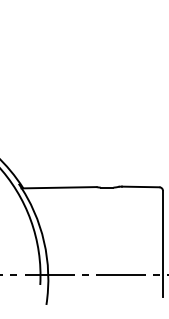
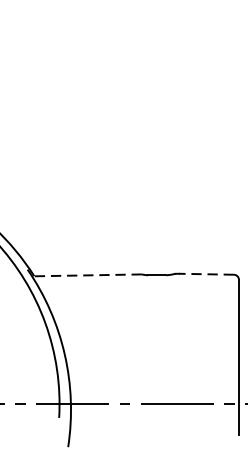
line: (140, 186) -> (206, 273), solid -> dashed
line: (59, 187) -> (87, 275), solid -> dashed

